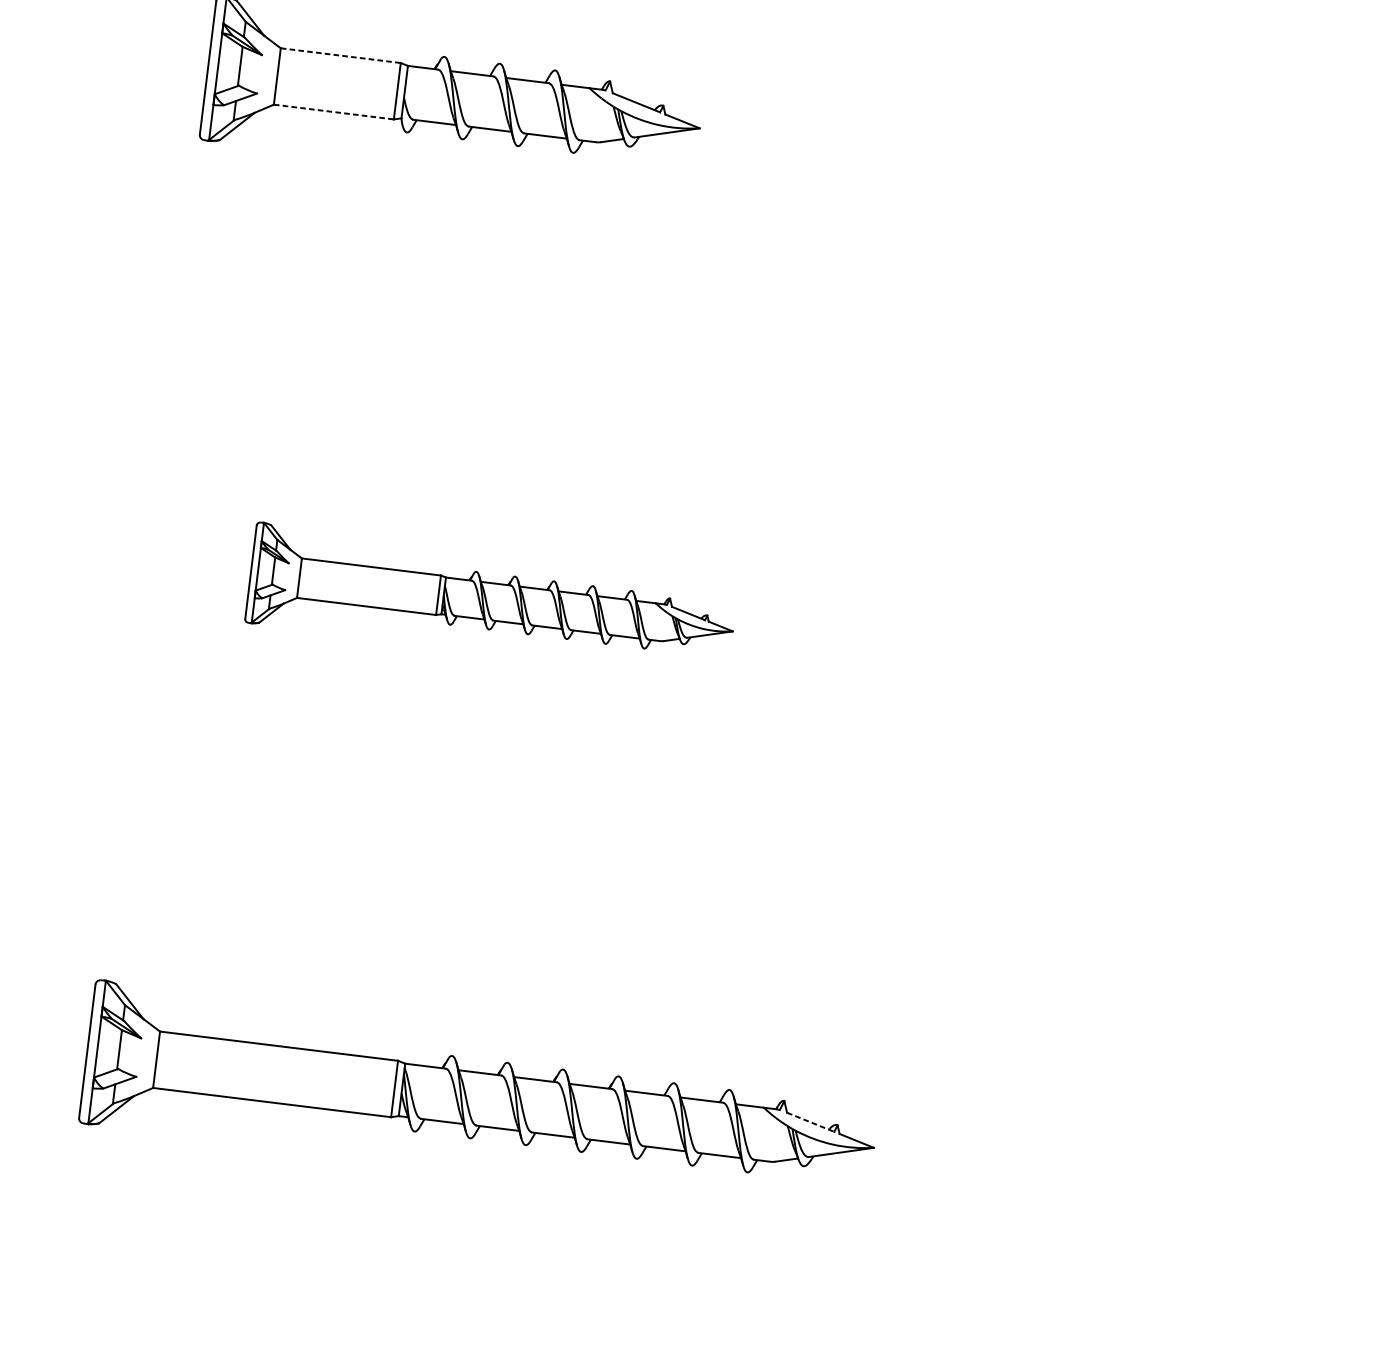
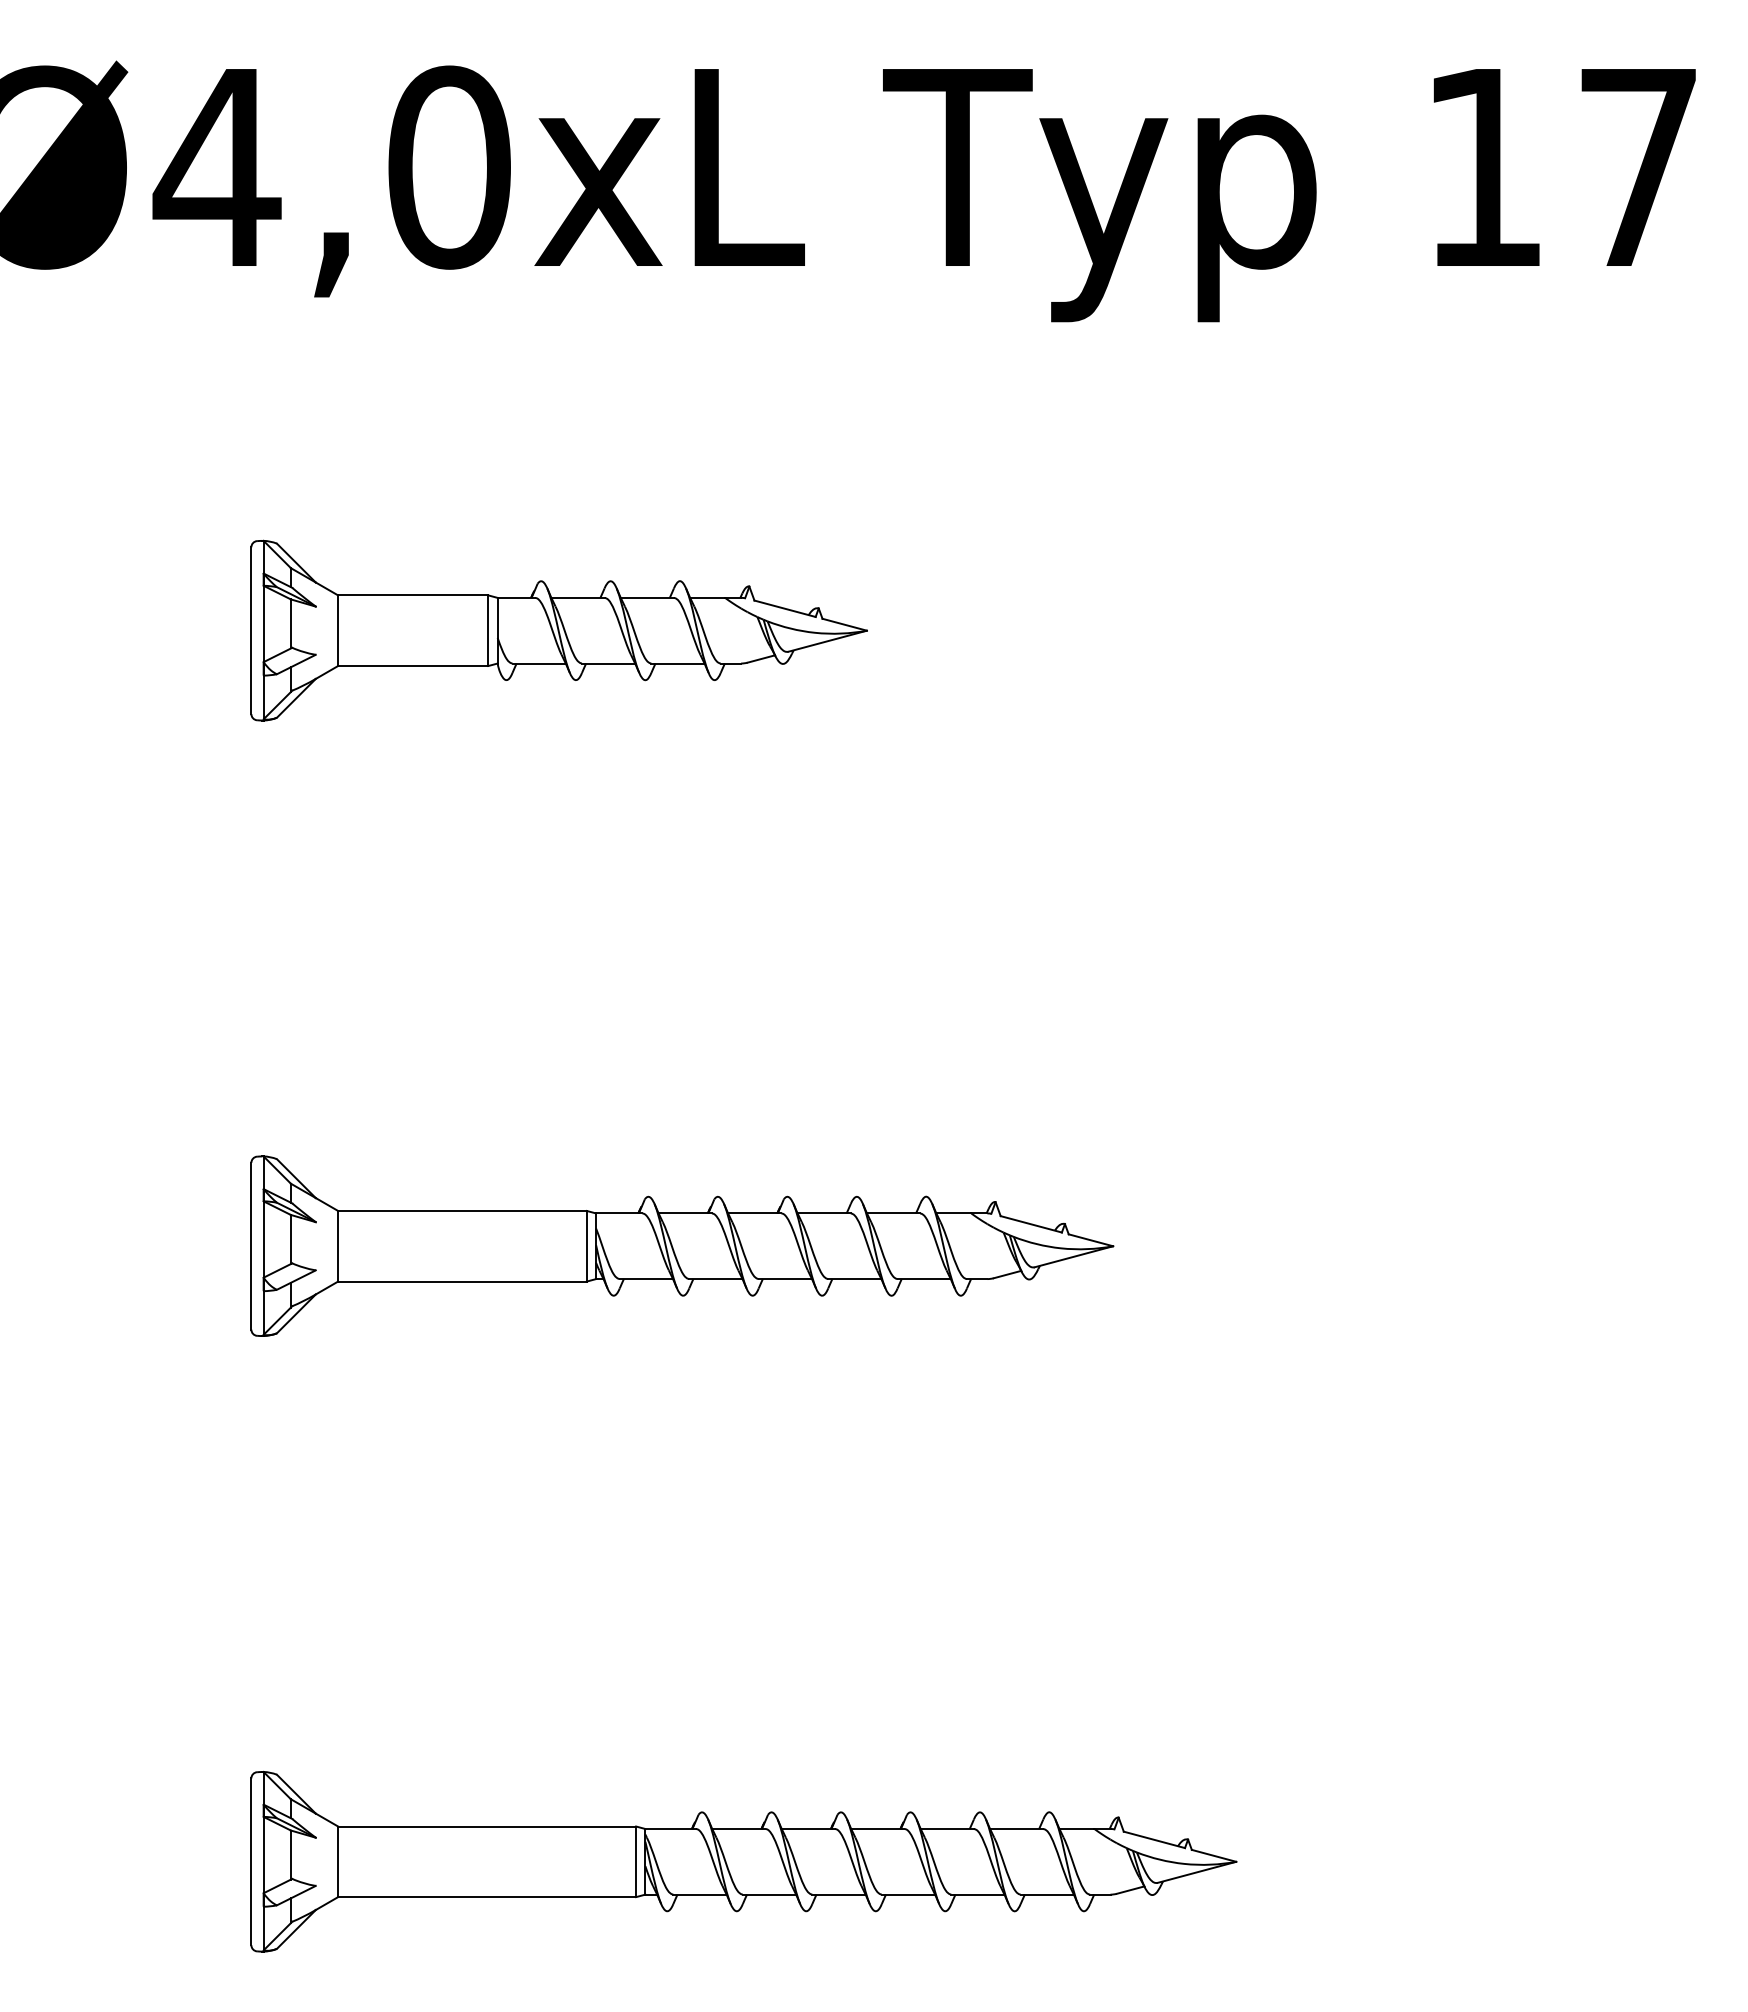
line: (340, 55) -> (413, 595), dashed -> solid
line: (334, 112) -> (413, 666), dashed -> solid
part: (492, 601) -> (682, 1245), size x1.43
line: (810, 1122) -> (1154, 1839), dashed -> solid

